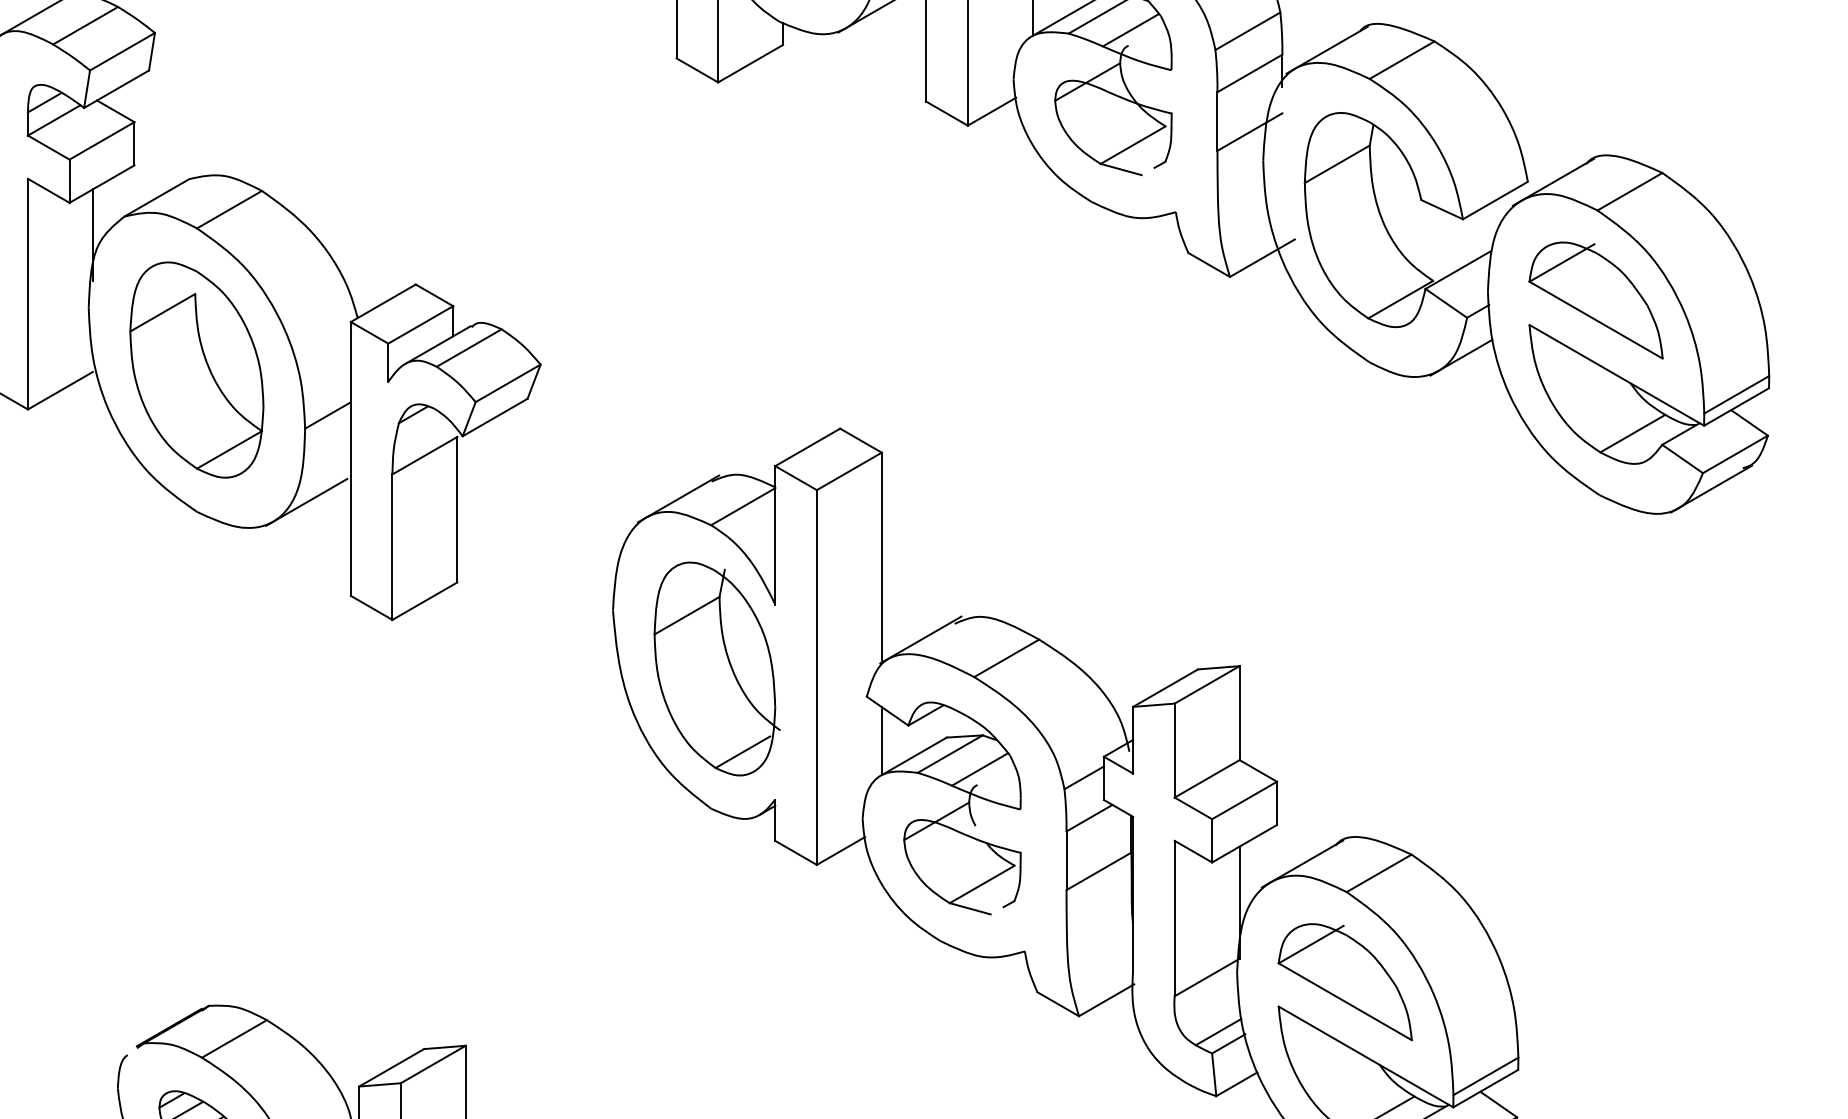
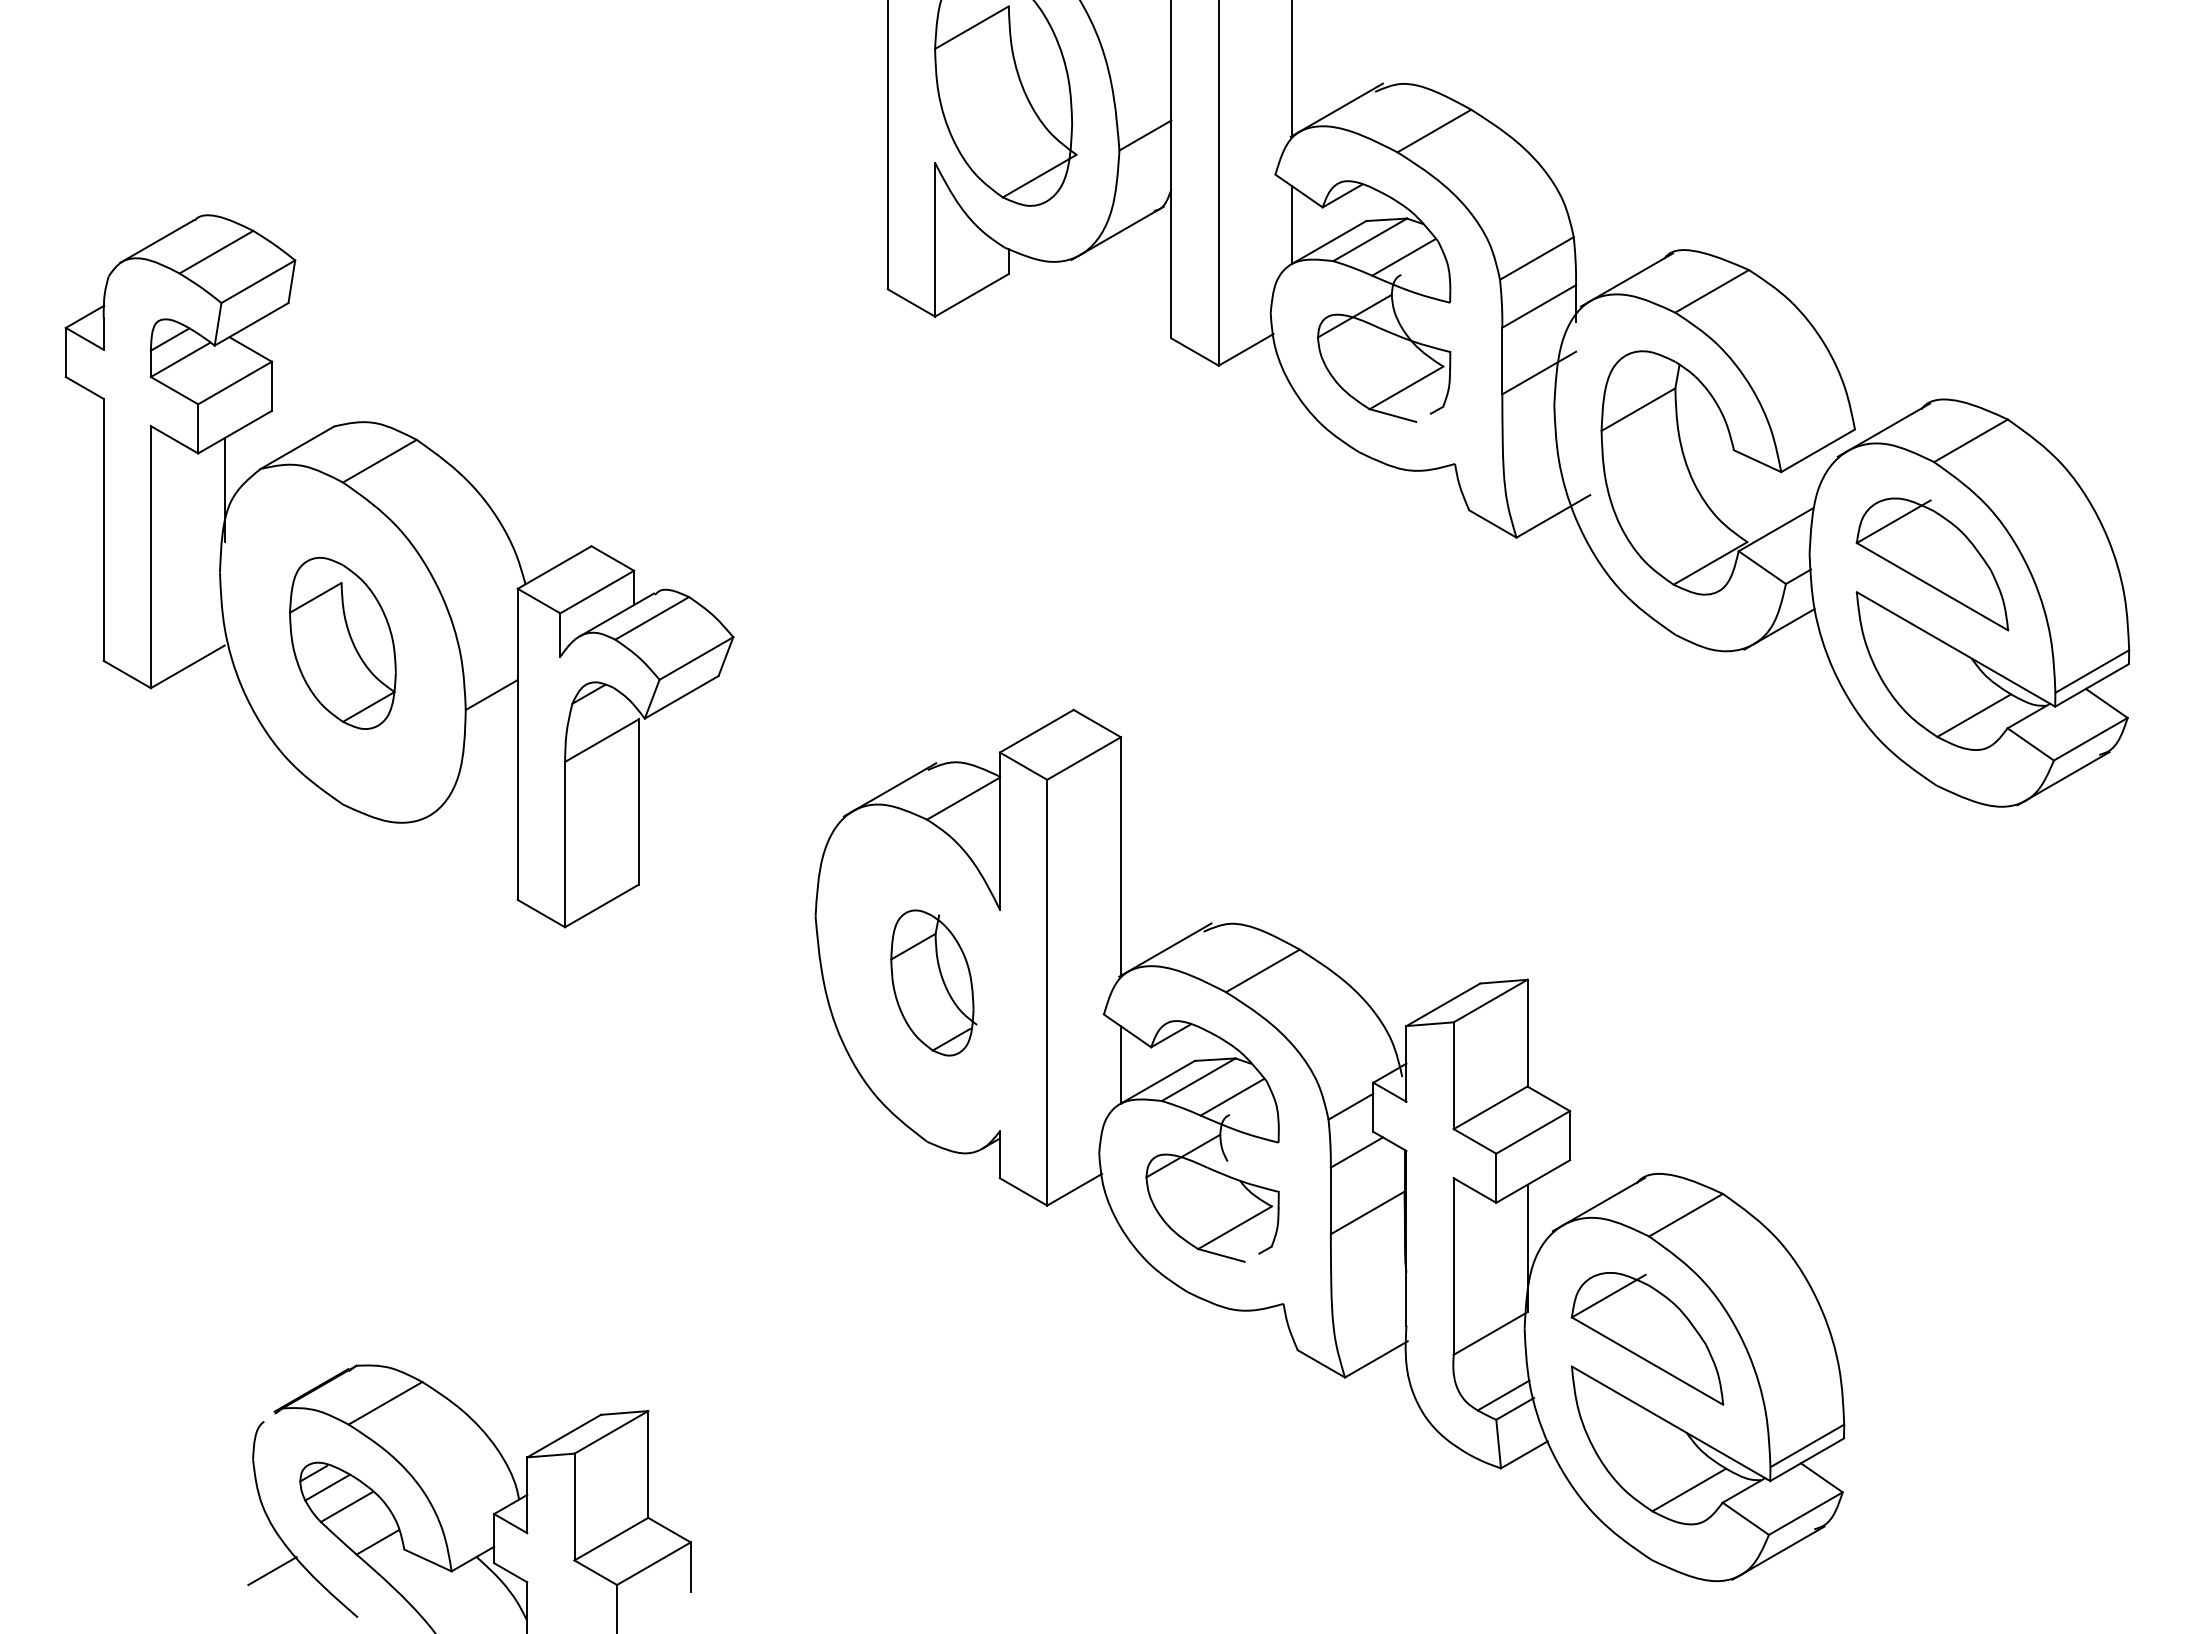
part: (196, 370) -> (342, 643), size x0.7
line: (306, 502) -> (467, 793), removed
part: (716, 668) -> (933, 982), size x0.6

